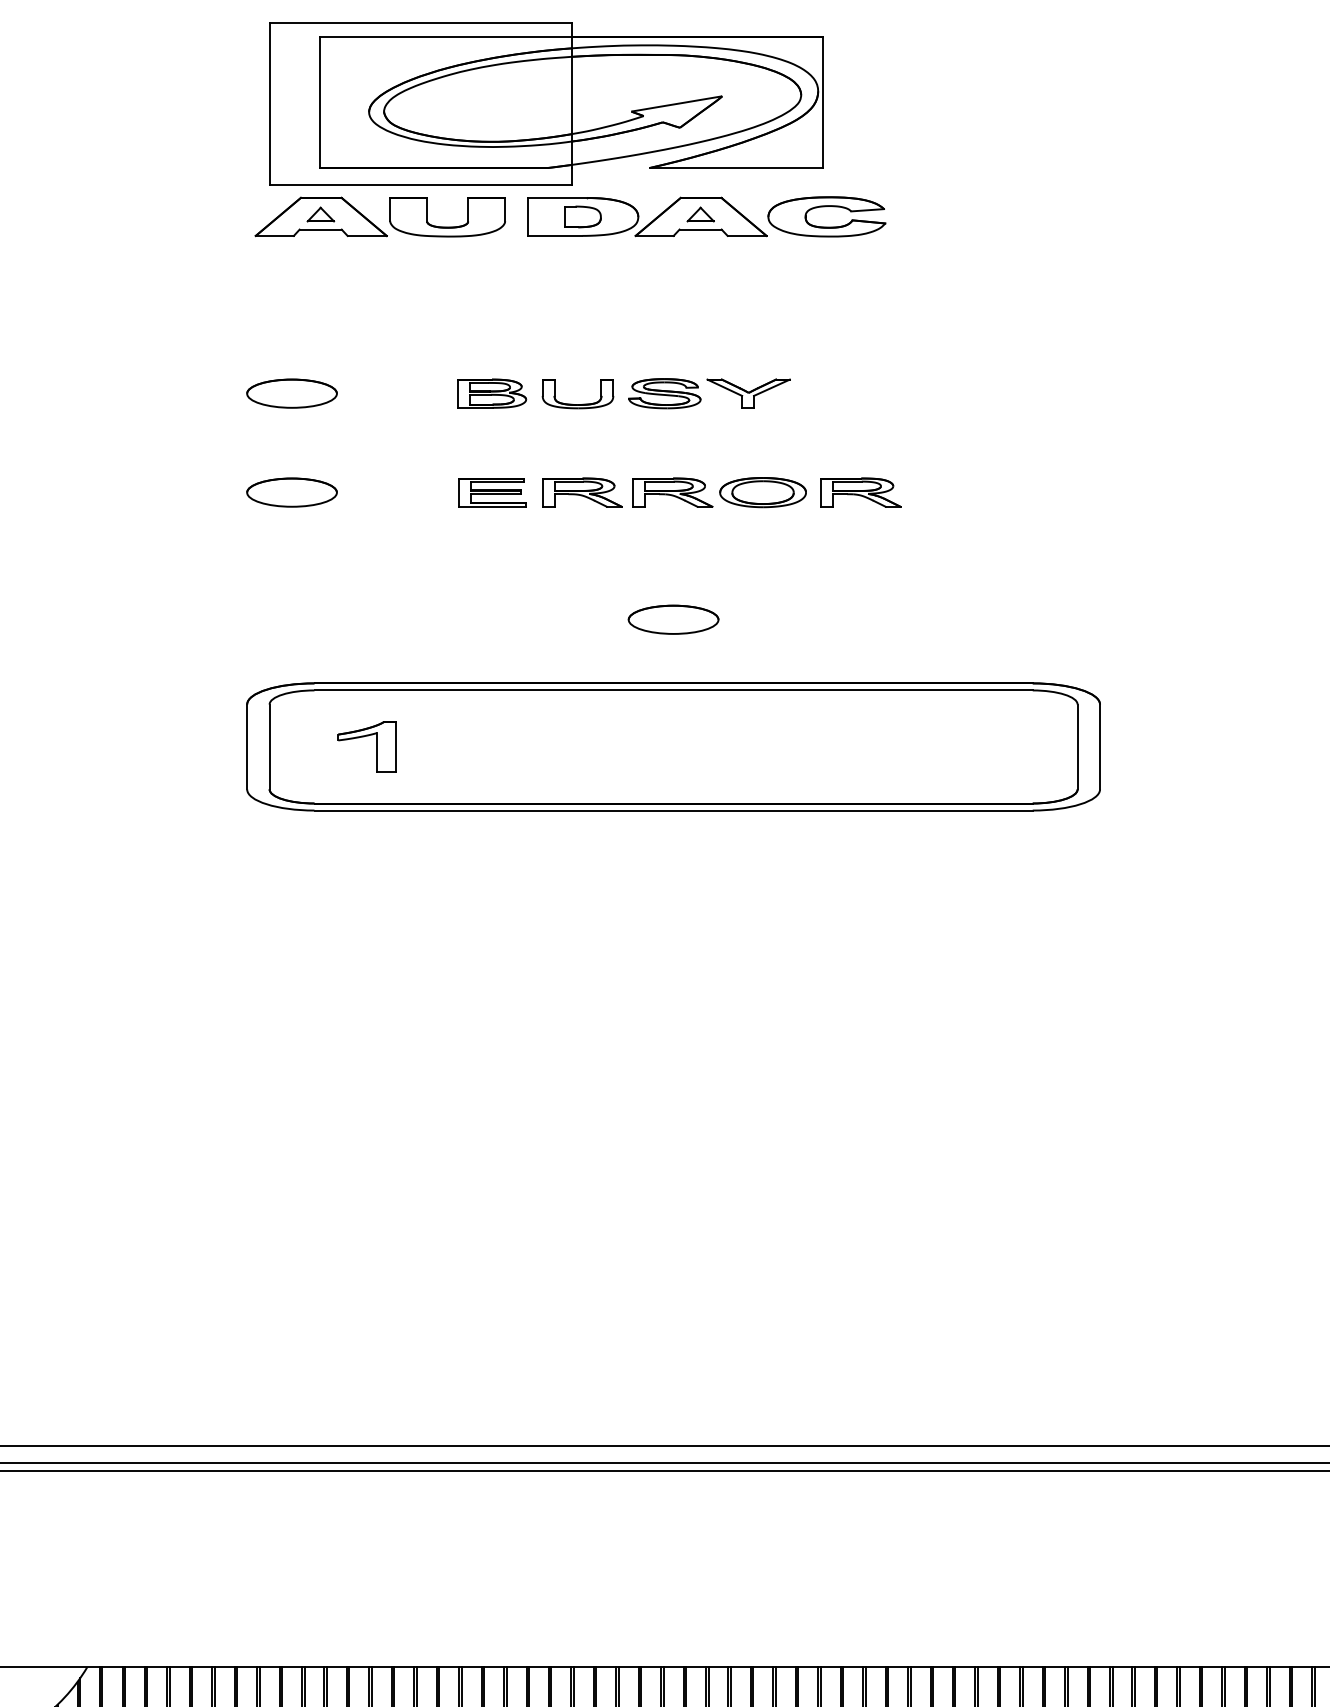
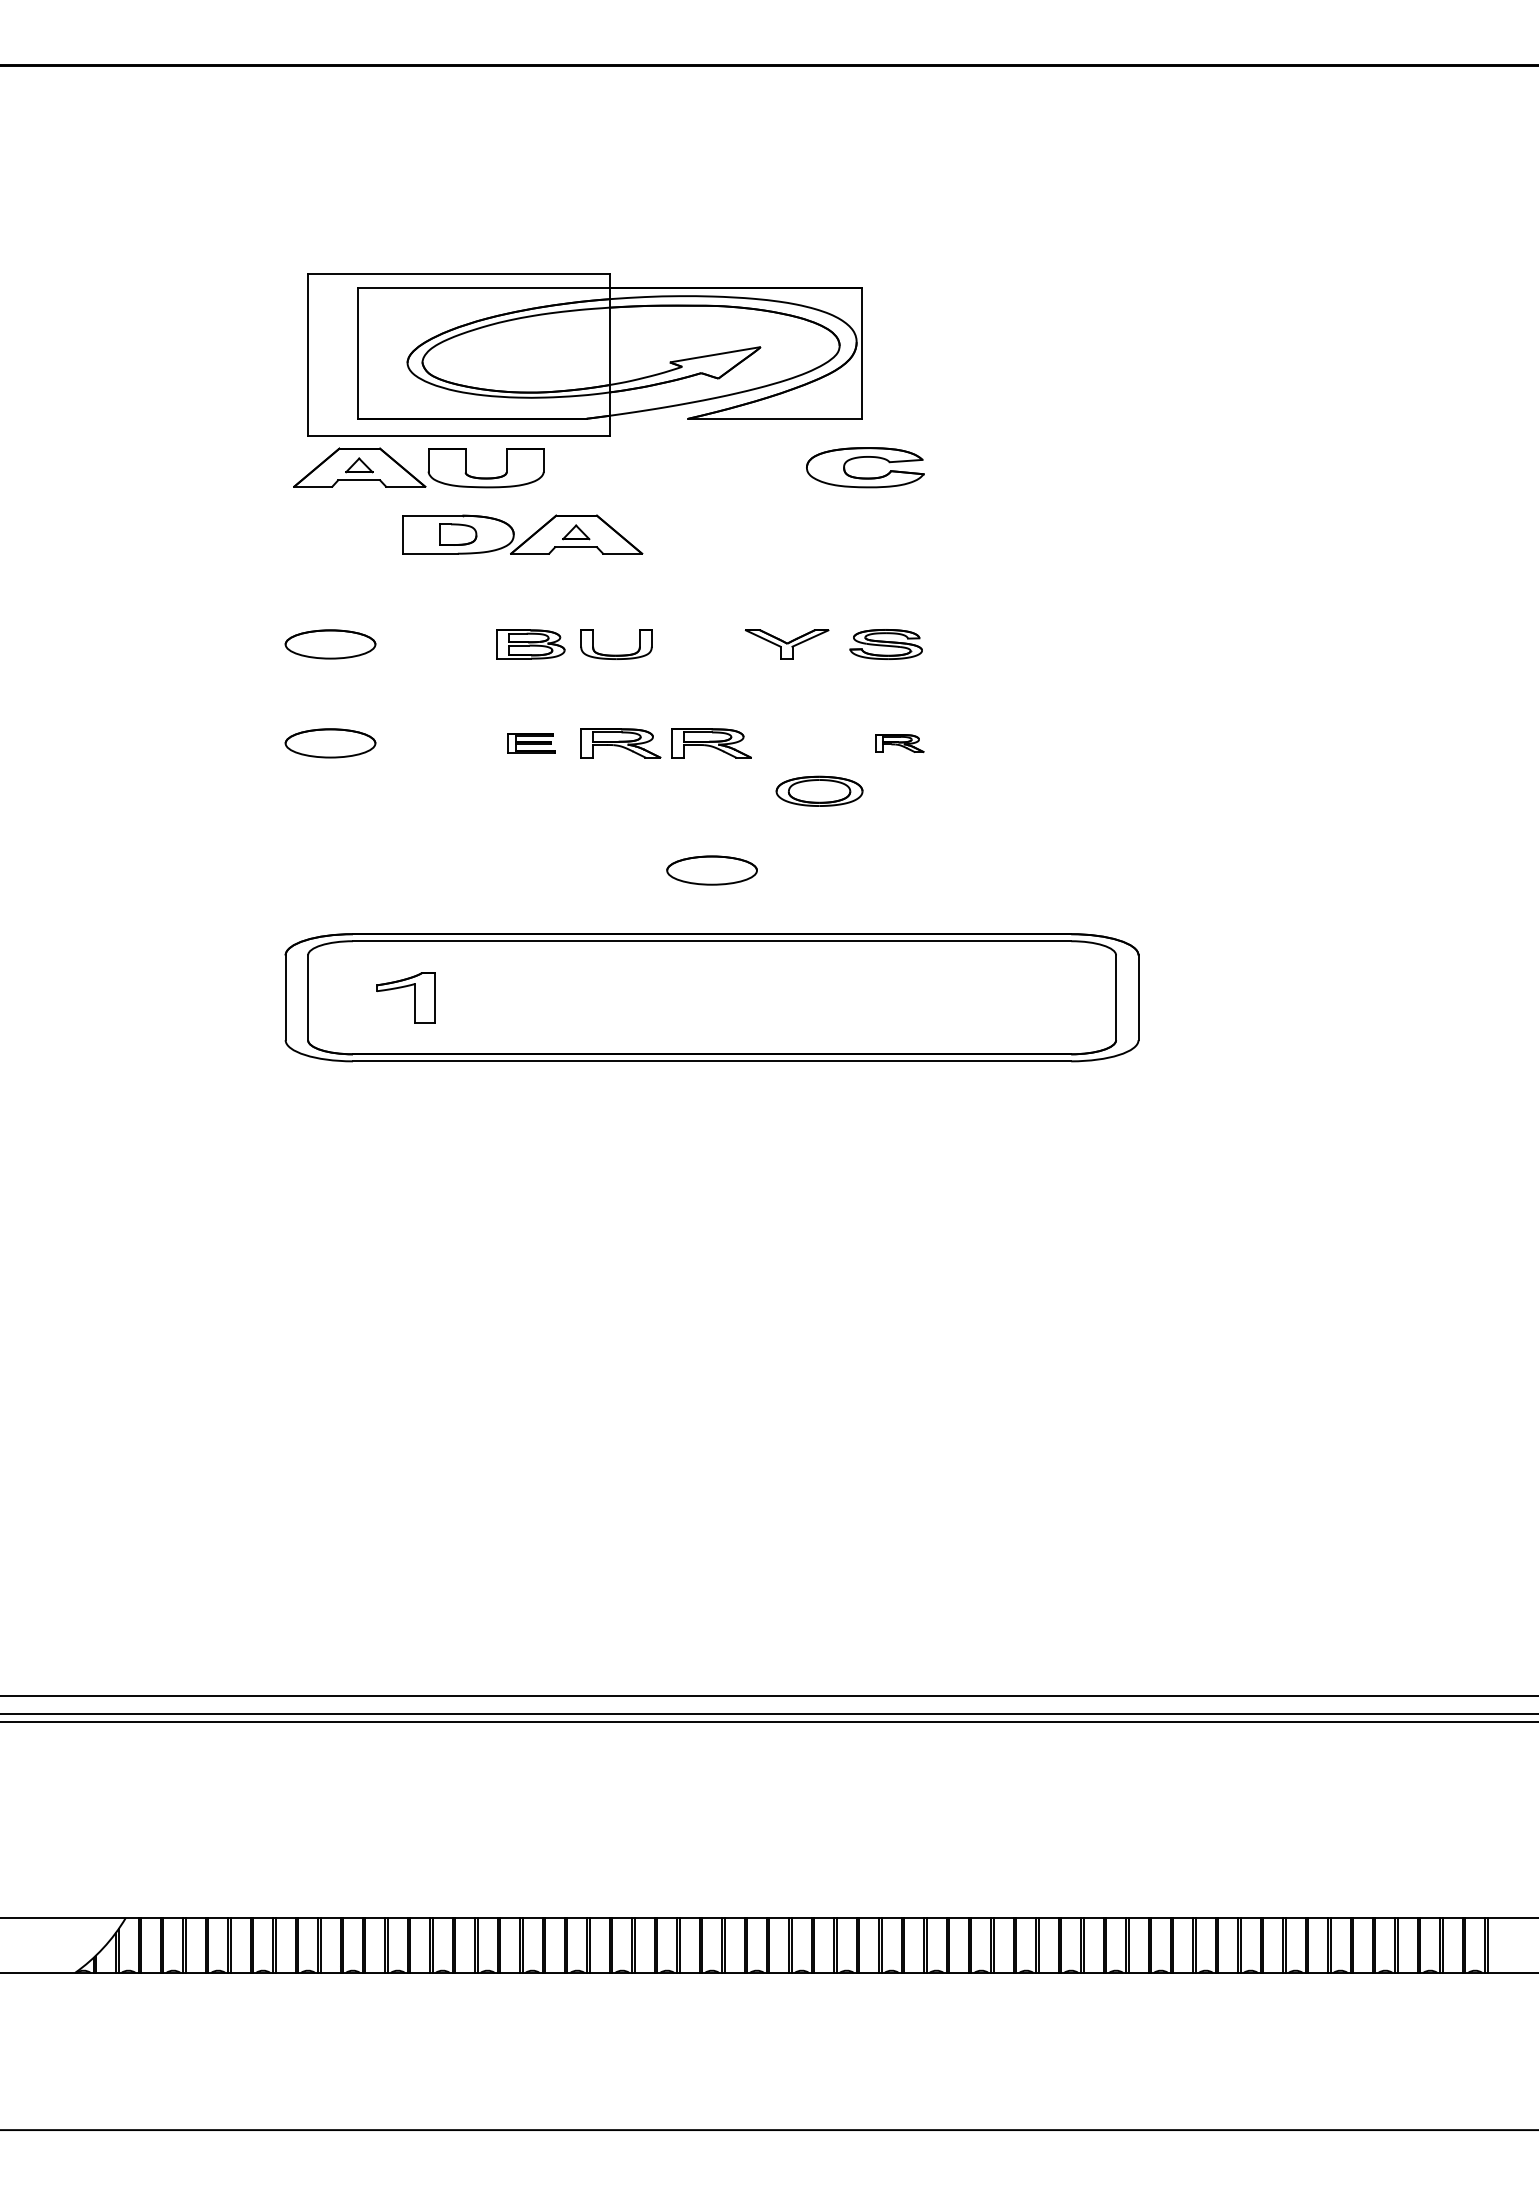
part: (652, 220) -> (527, 538), moved
part: (664, 393) -> (885, 644), moved
part: (763, 491) -> (819, 790), moved
part: (493, 492) -> (531, 743), size x0.7
part: (861, 492) -> (899, 743), size x0.6

